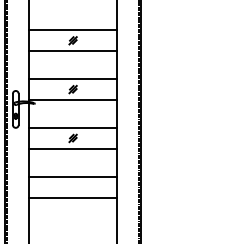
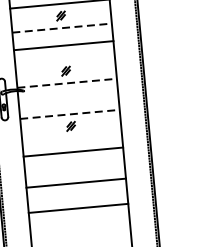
line: (73, 51) -> (62, 28), solid -> dashed
line: (73, 78) -> (64, 45), moved
line: (73, 100) -> (67, 83), solid -> dashed
line: (73, 127) -> (70, 114), solid -> dashed
line: (73, 149) -> (73, 152), moved
line: (73, 176) -> (76, 182), moved
line: (73, 197) -> (78, 207), moved

